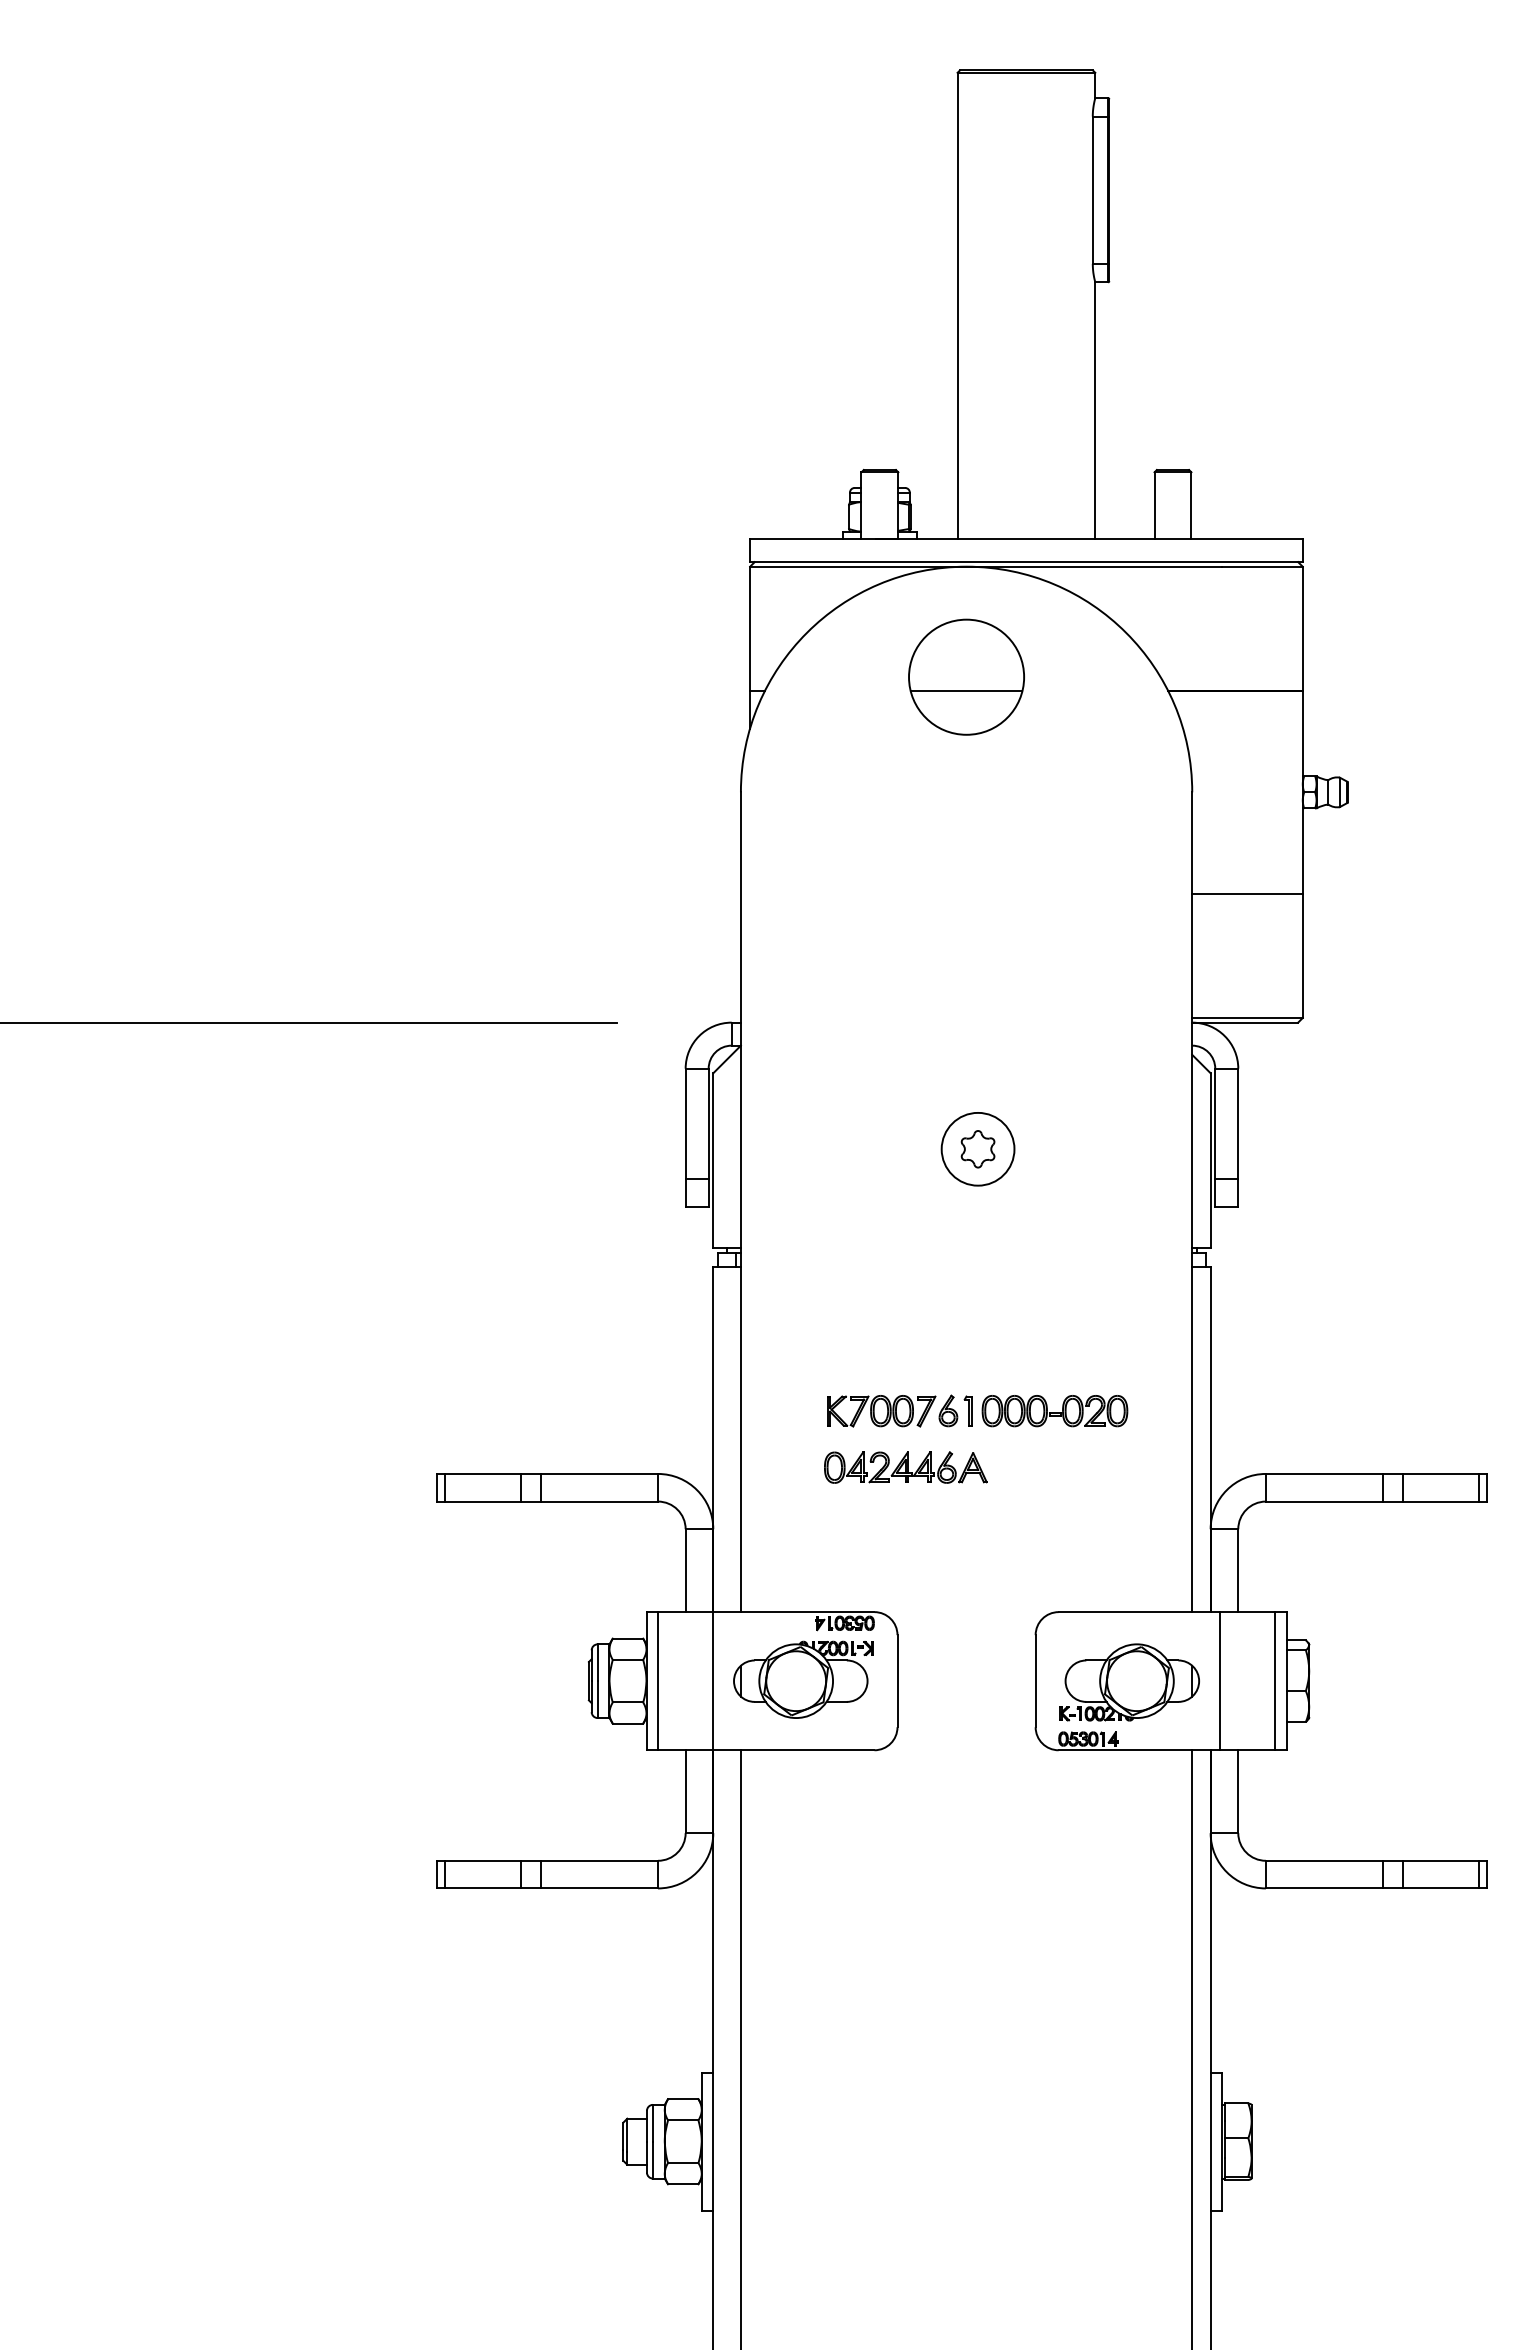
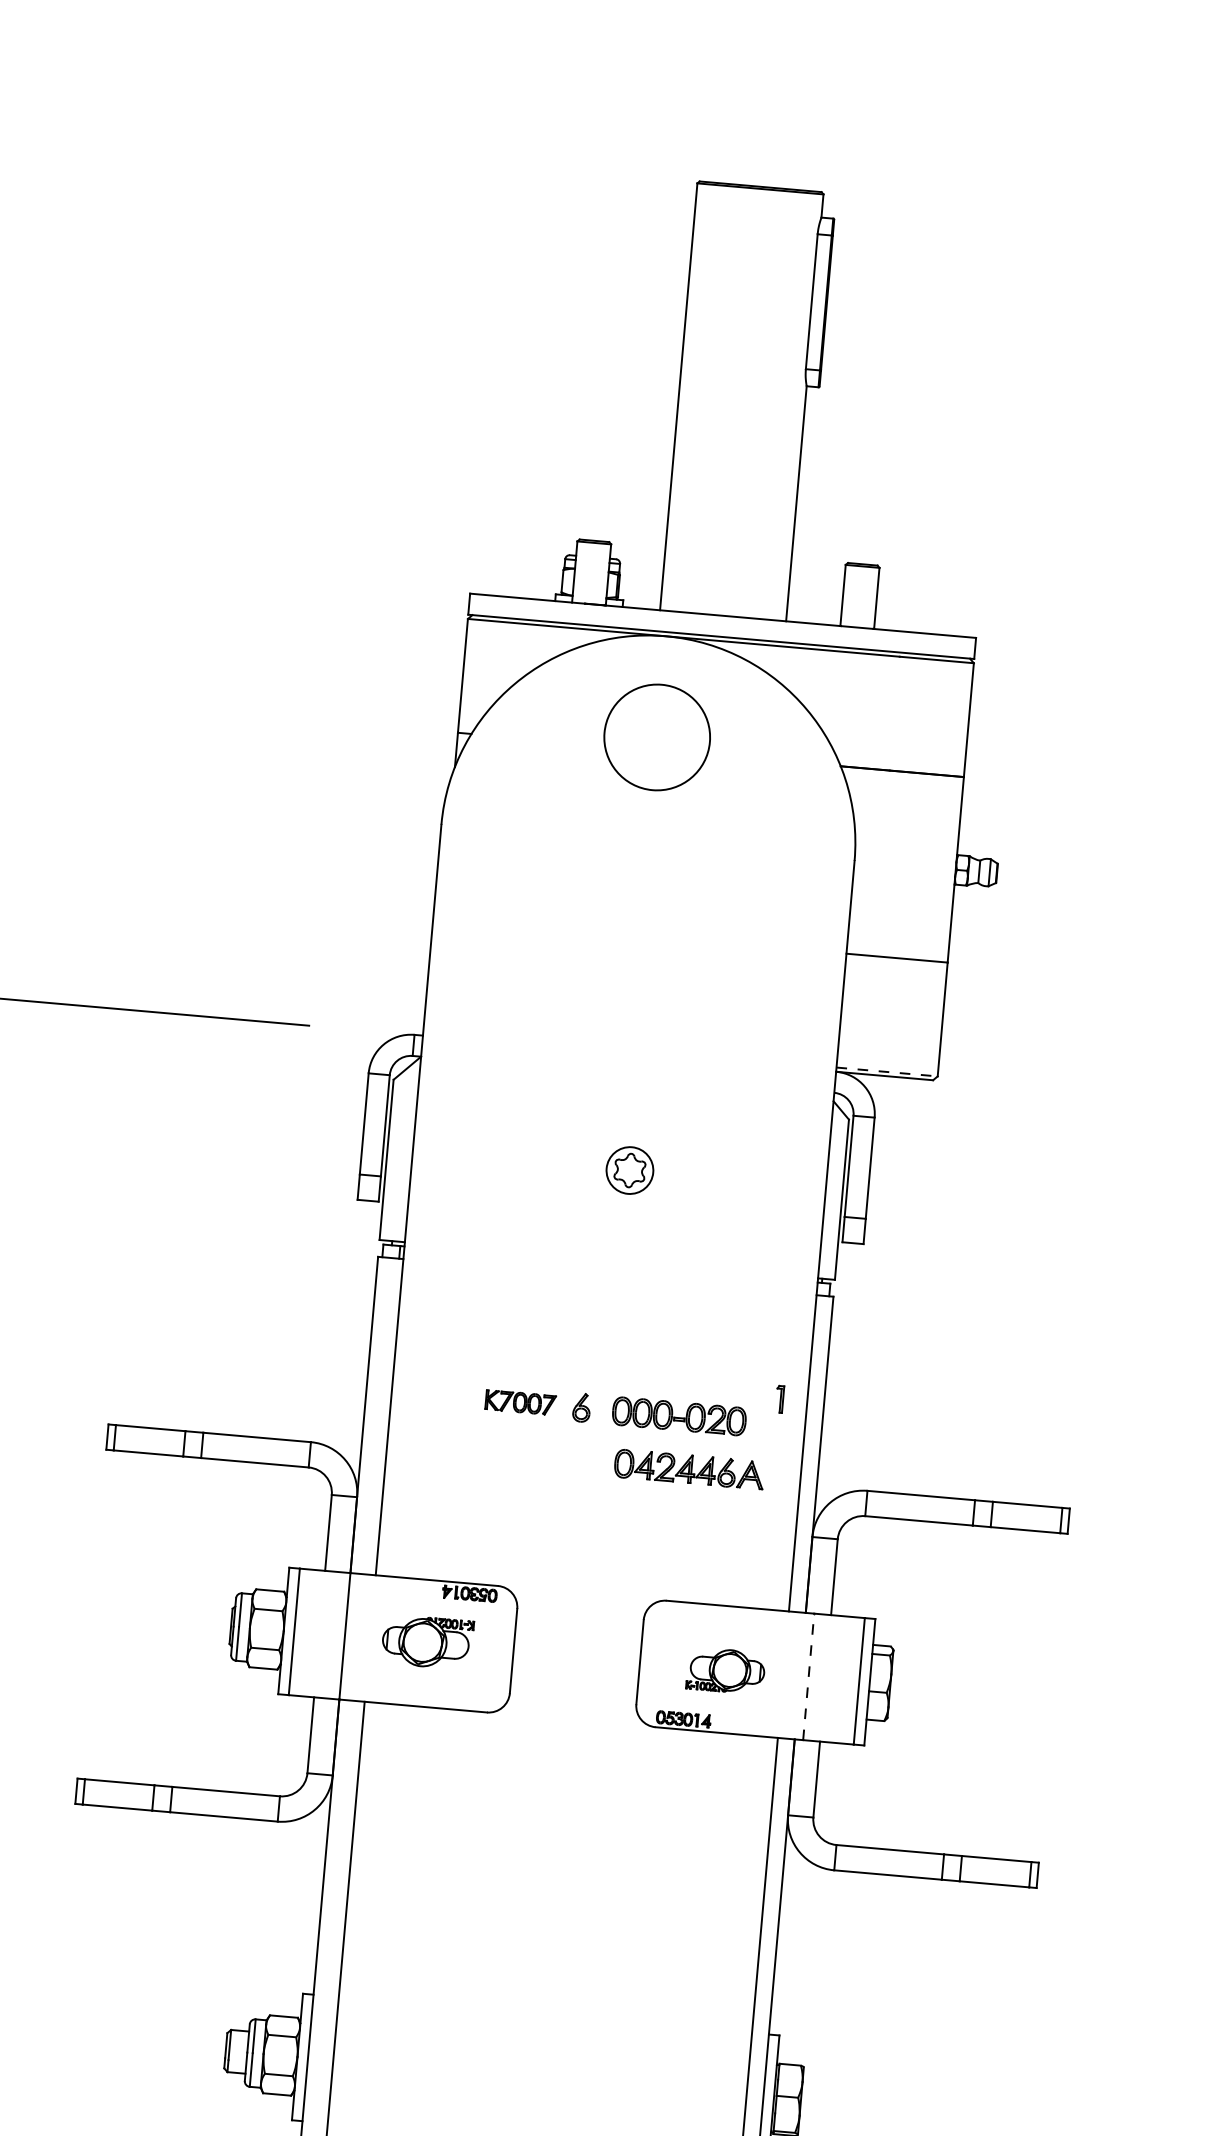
line: (966, 691) -> (656, 750), removed
line: (1248, 1018) -> (888, 1072), solid -> dashed
circle: (977, 1148) -> (629, 1169), size x0.7
part: (967, 1410) -> (779, 1398), moved
part: (881, 1411) -> (520, 1402), size x0.7
part: (905, 1467) -> (689, 1469), moved
part: (803, 1679) -> (427, 1641), size x0.7
line: (1219, 1680) -> (808, 1676), solid -> dashed
part: (1129, 1682) -> (725, 1670), size x0.6

